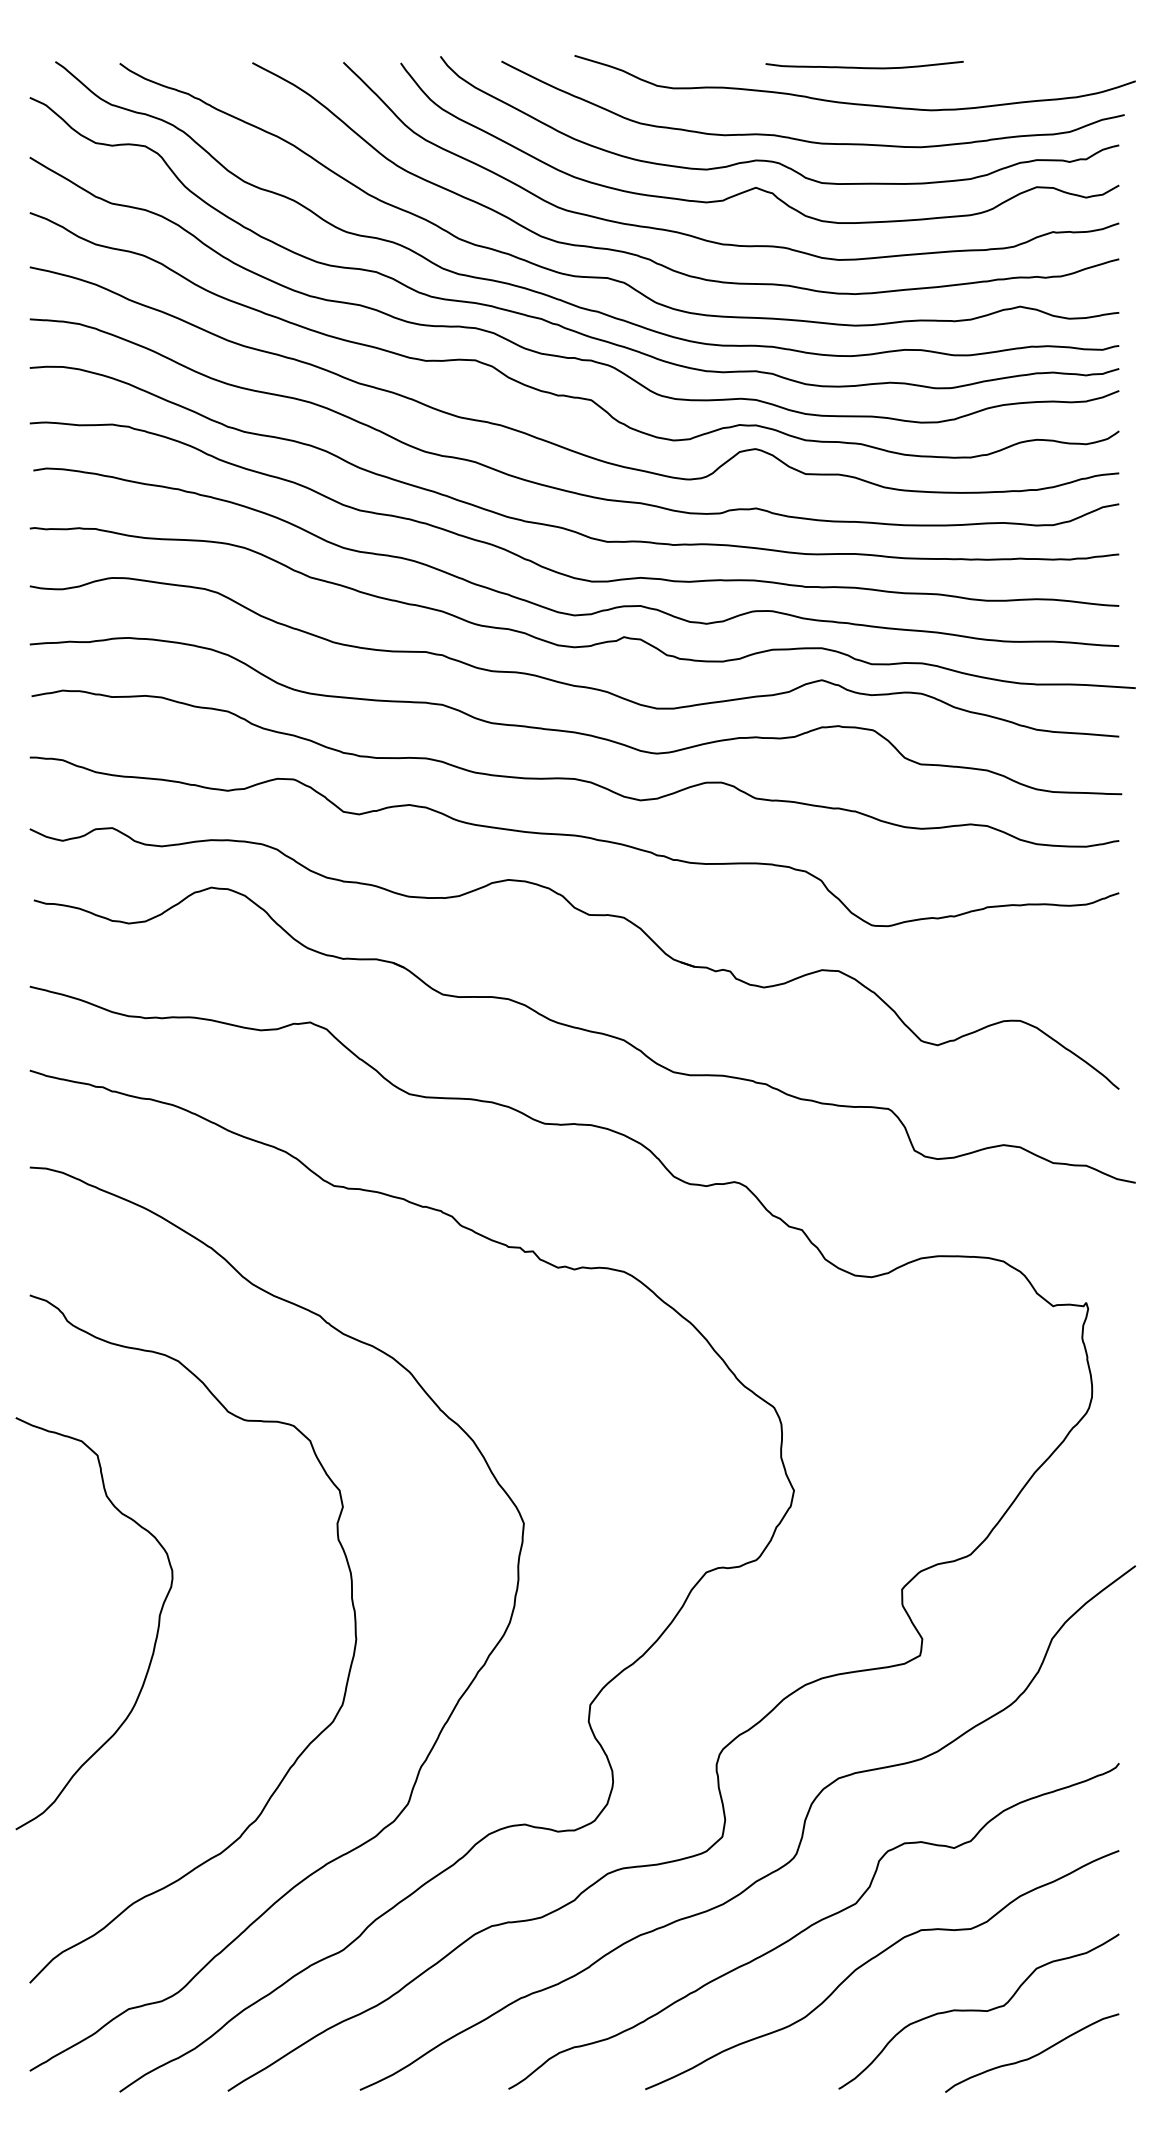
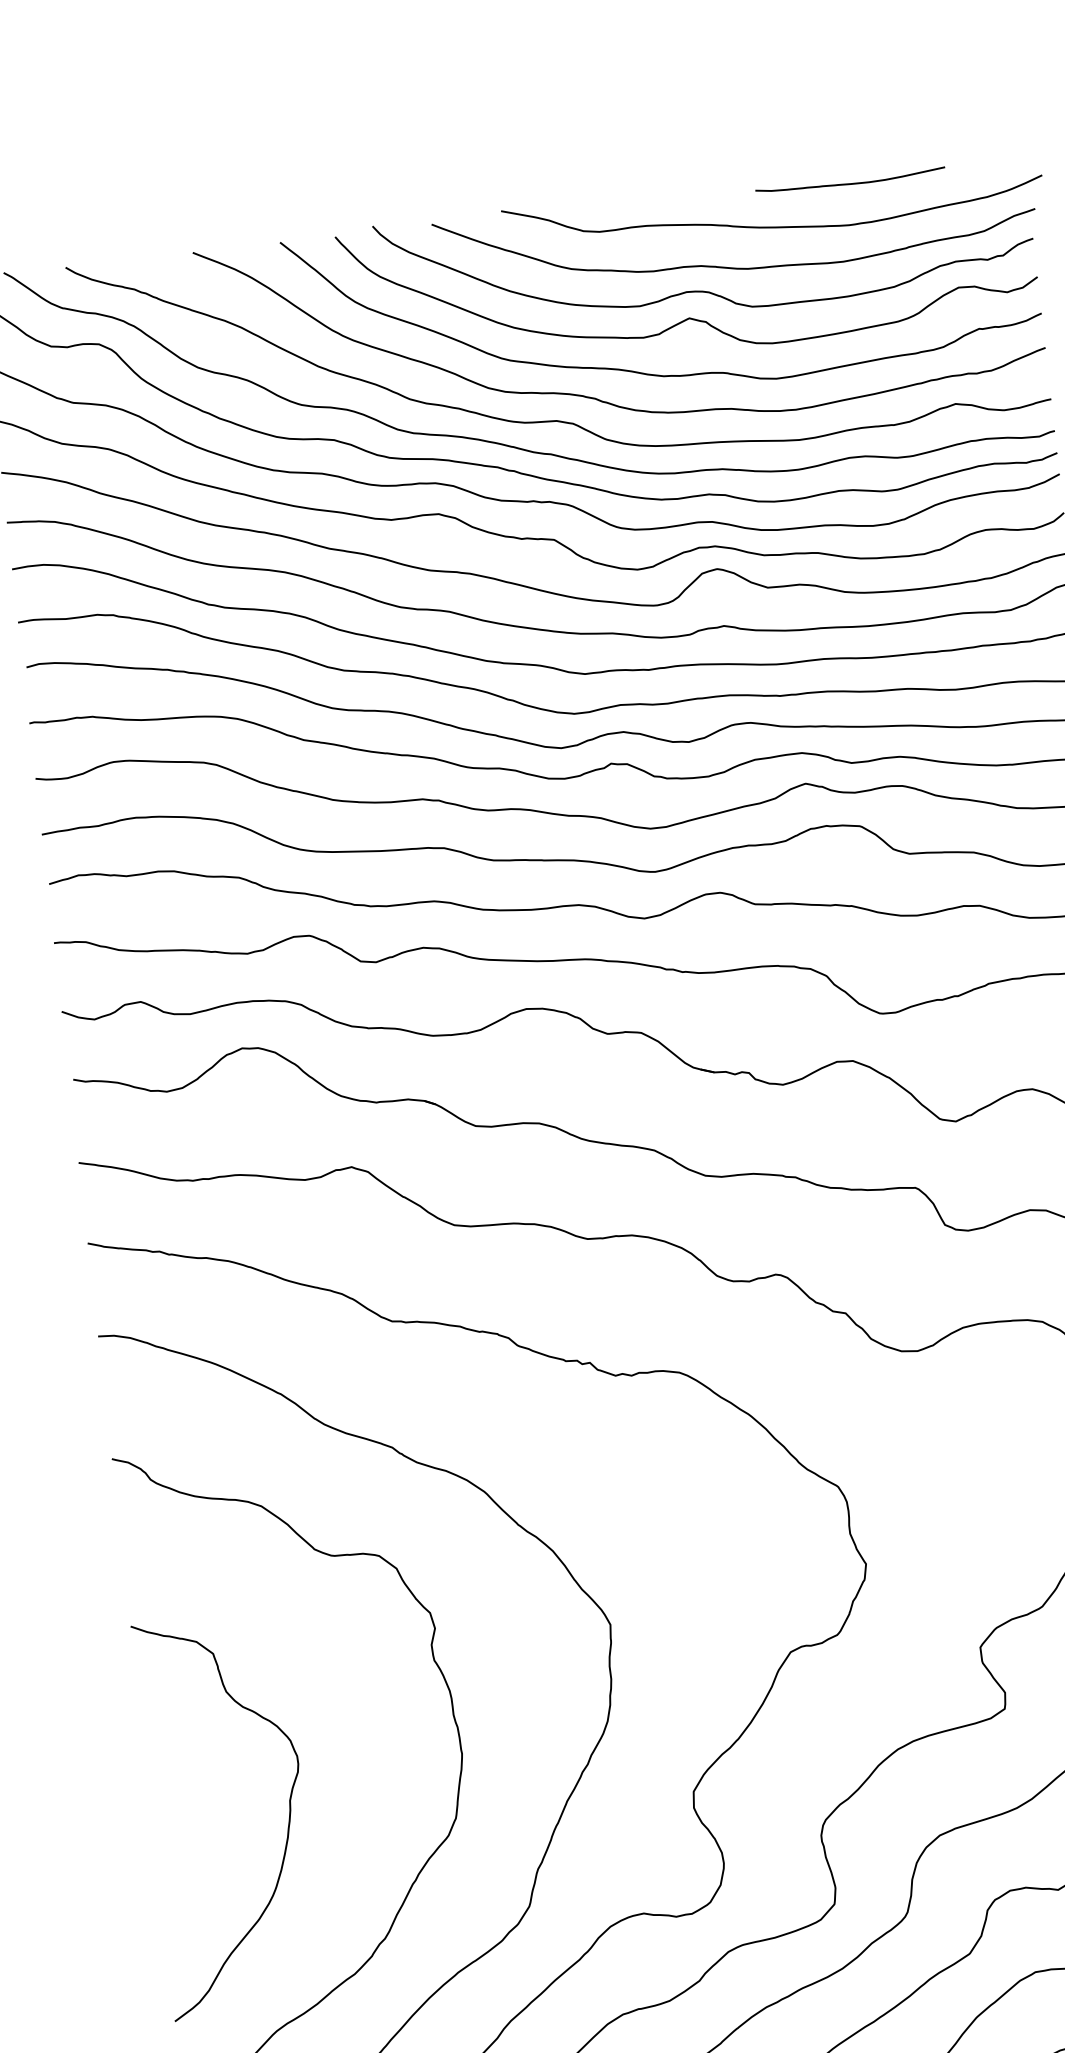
curve: (864, 67) -> (850, 183), moved
curve: (155, 1637) -> (288, 1822), moved

